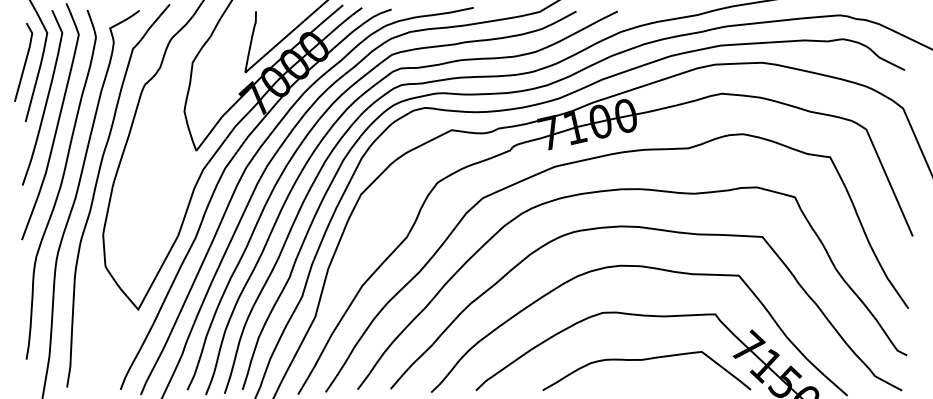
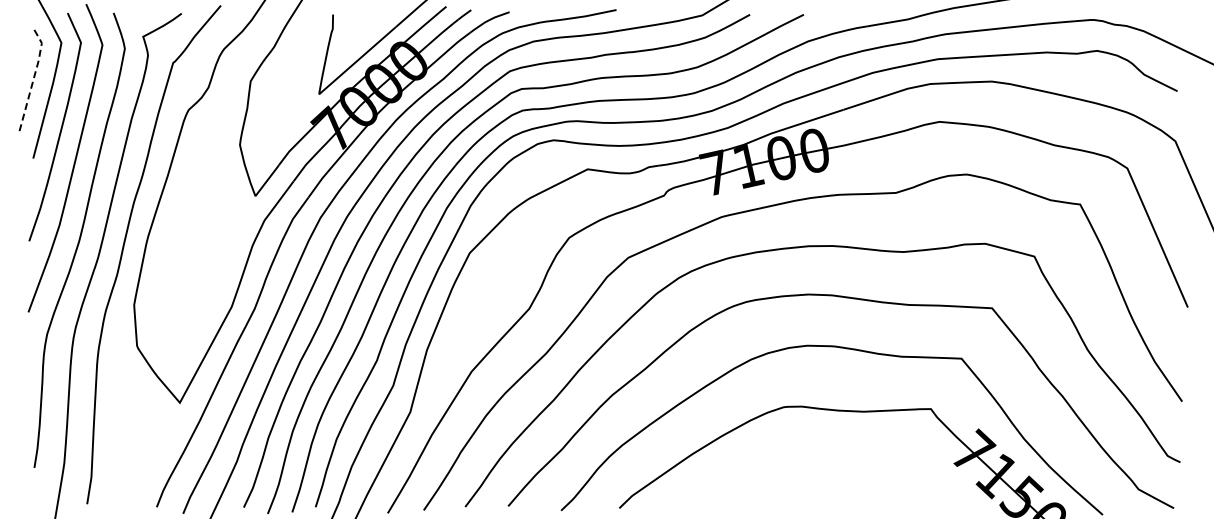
line: (25, 61) -> (33, 79), solid -> dashed
curve: (646, 360) -> (841, 468), removed

